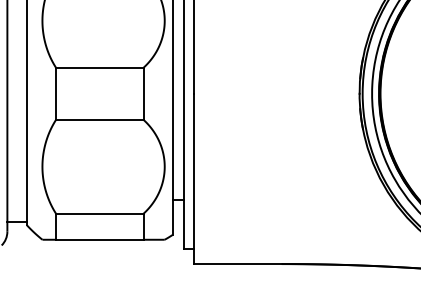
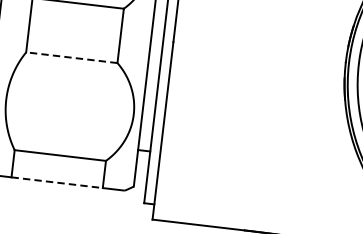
line: (99, 119) -> (71, 57), solid -> dashed
line: (99, 239) -> (56, 182), solid -> dashed

